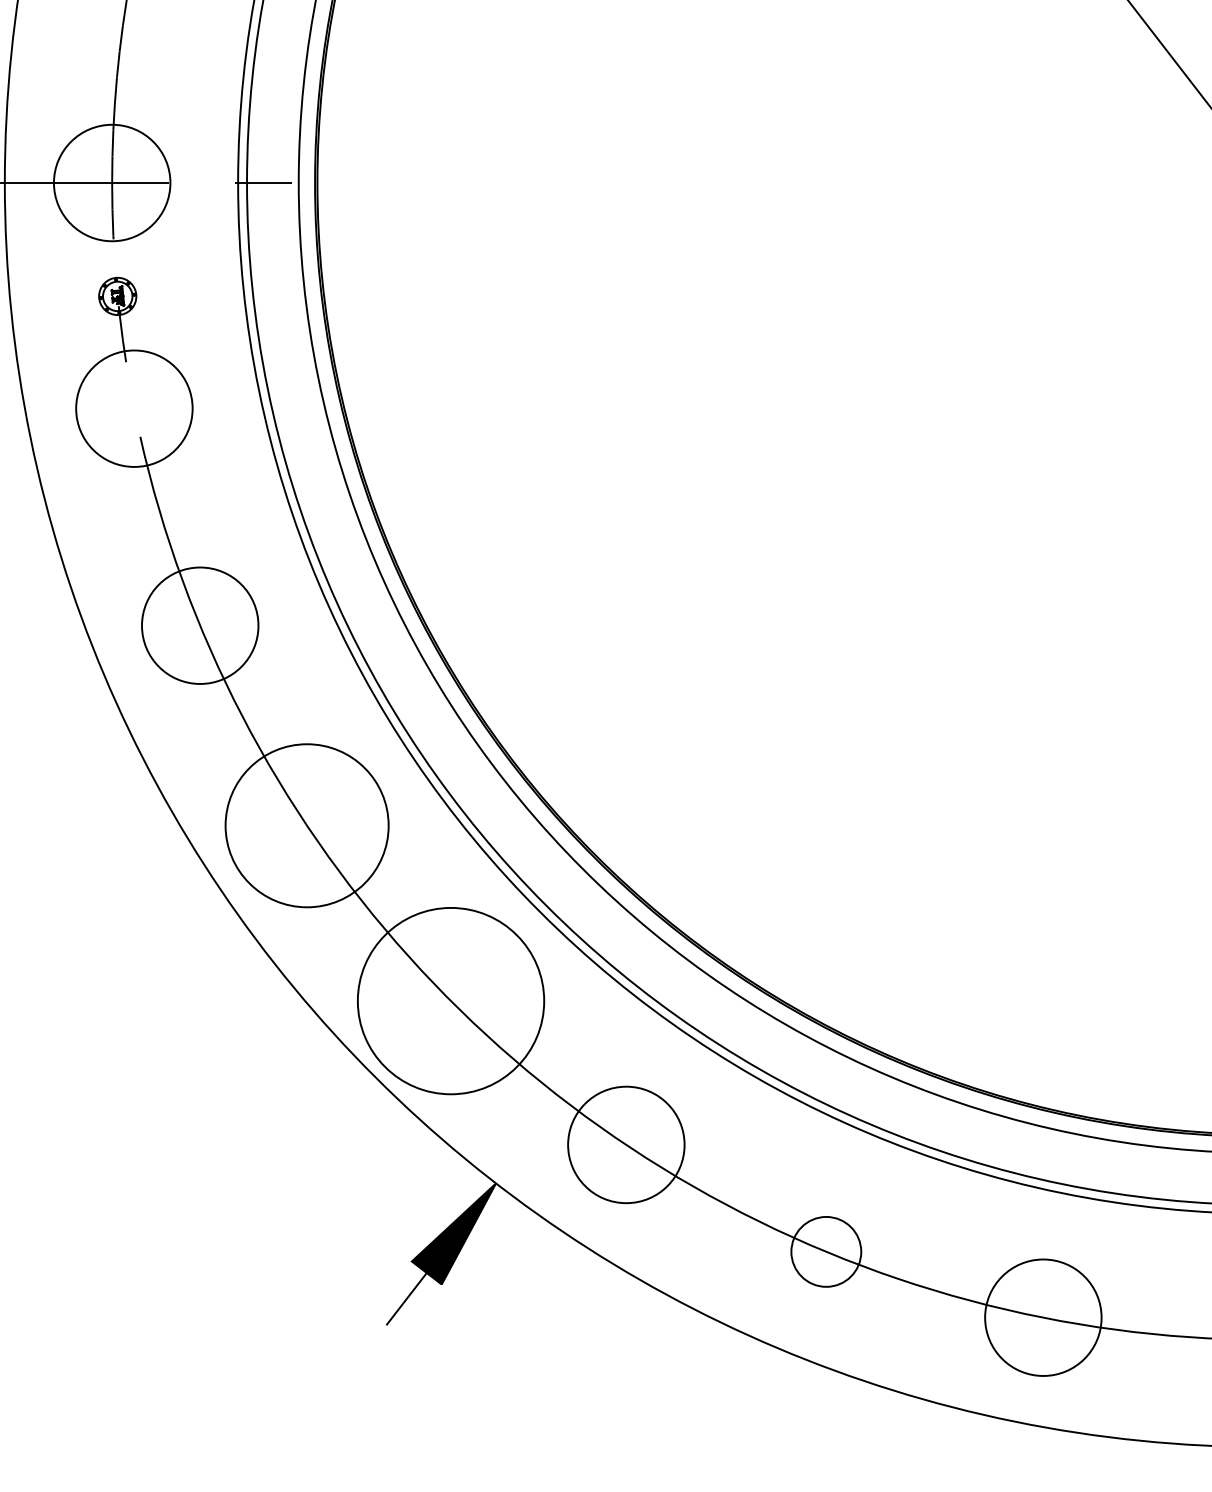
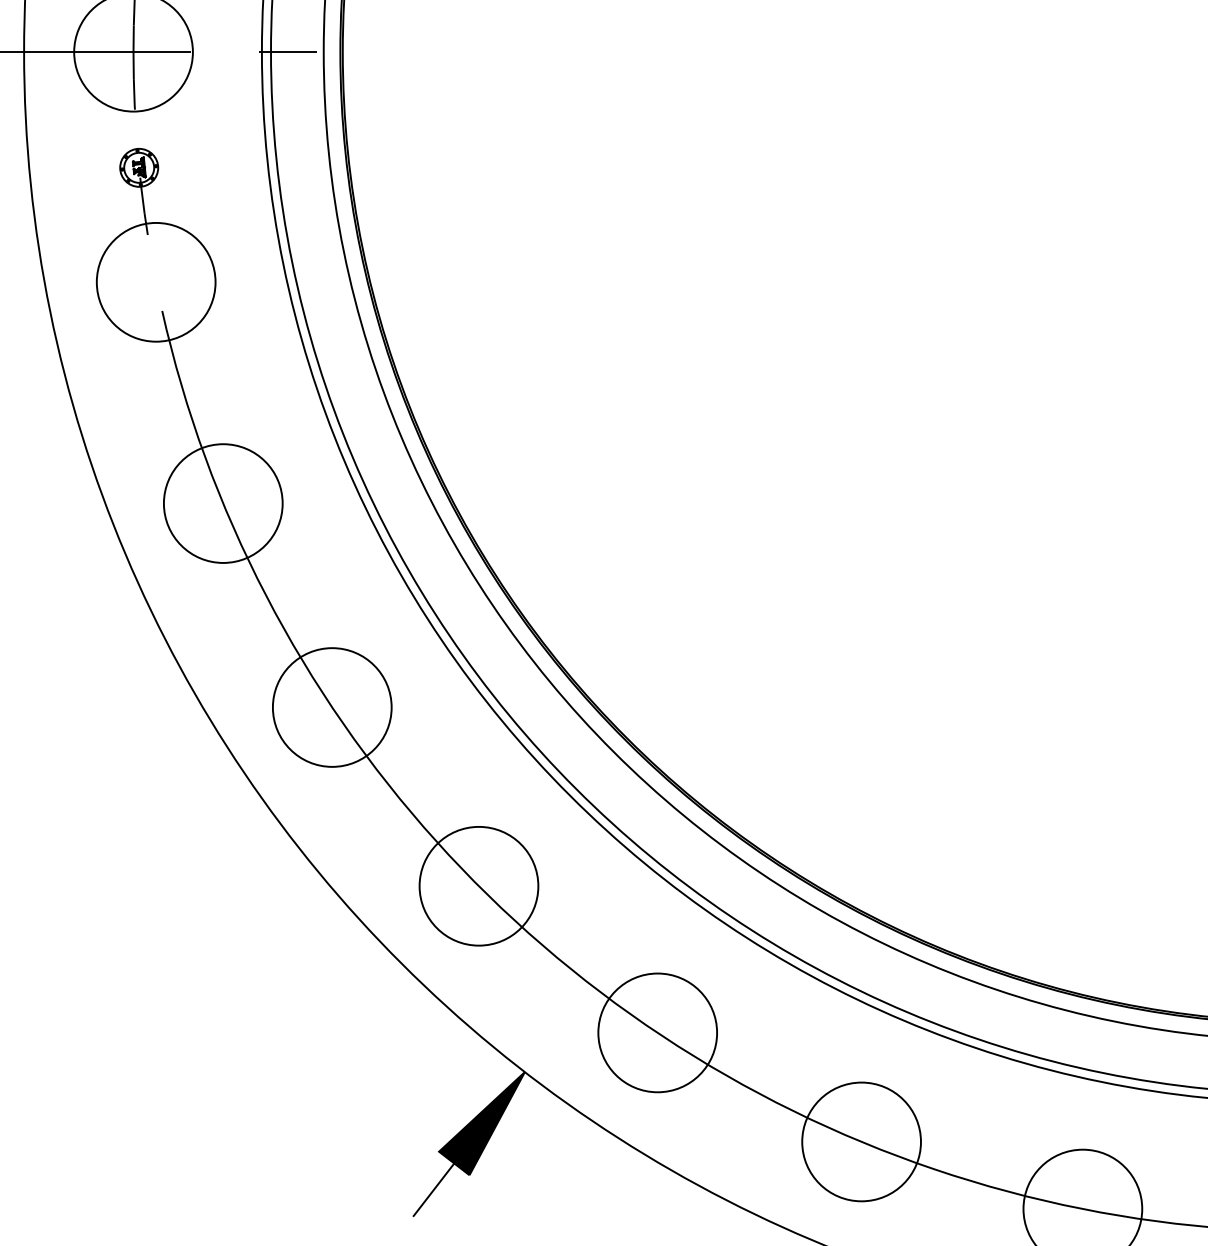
circle: (306, 825) -> (331, 707), size x0.71
circle: (450, 1000) -> (478, 885), size x0.62
circle: (826, 1251) -> (861, 1141), size x1.67

